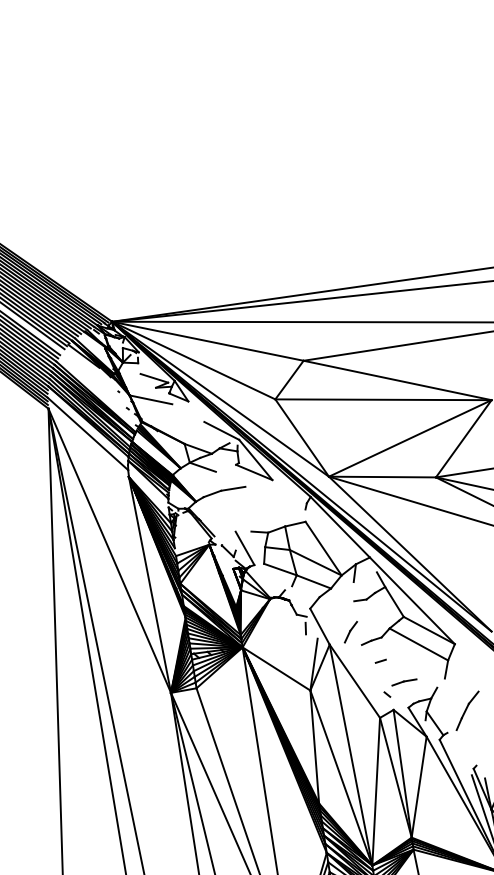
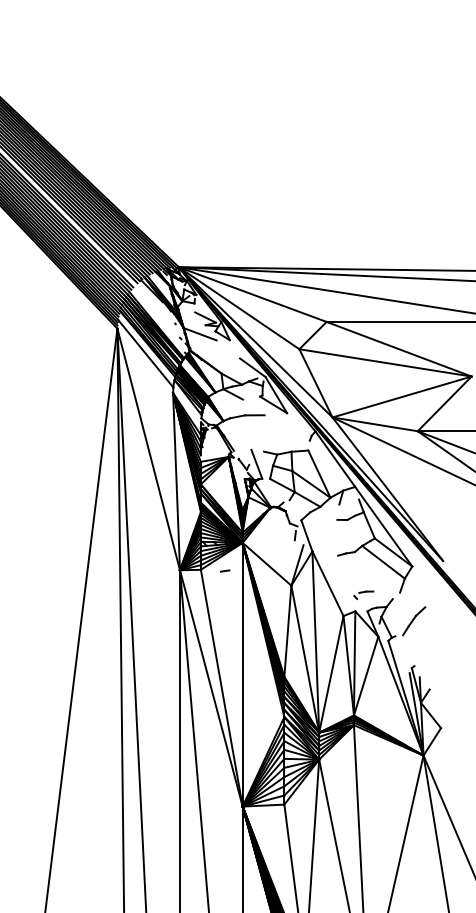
line: (350, 631) -> (330, 543), removed
line: (381, 660) -> (225, 570), moved
part: (400, 688) -> (363, 595), size x0.7

